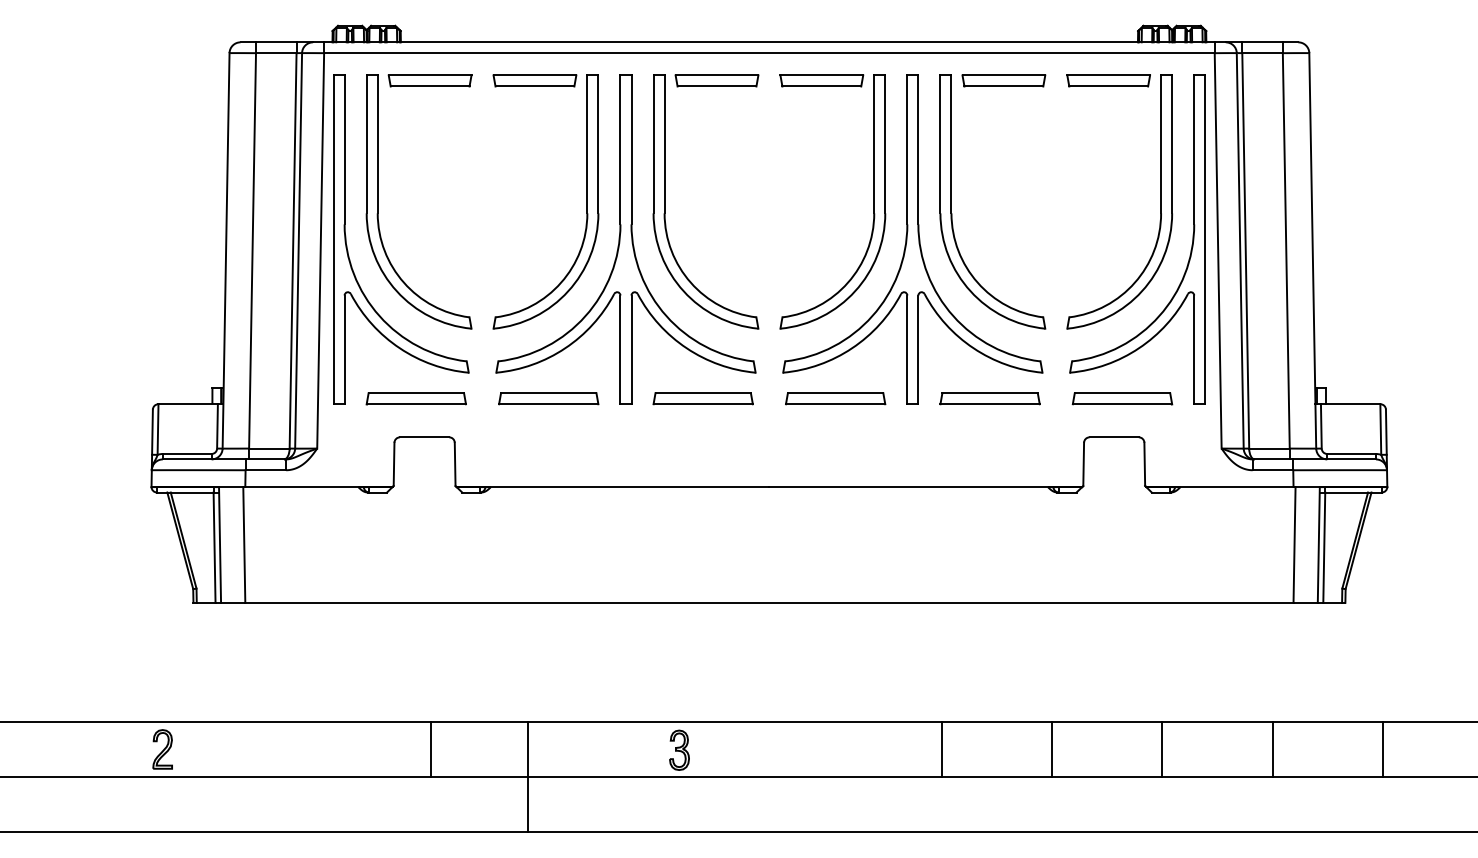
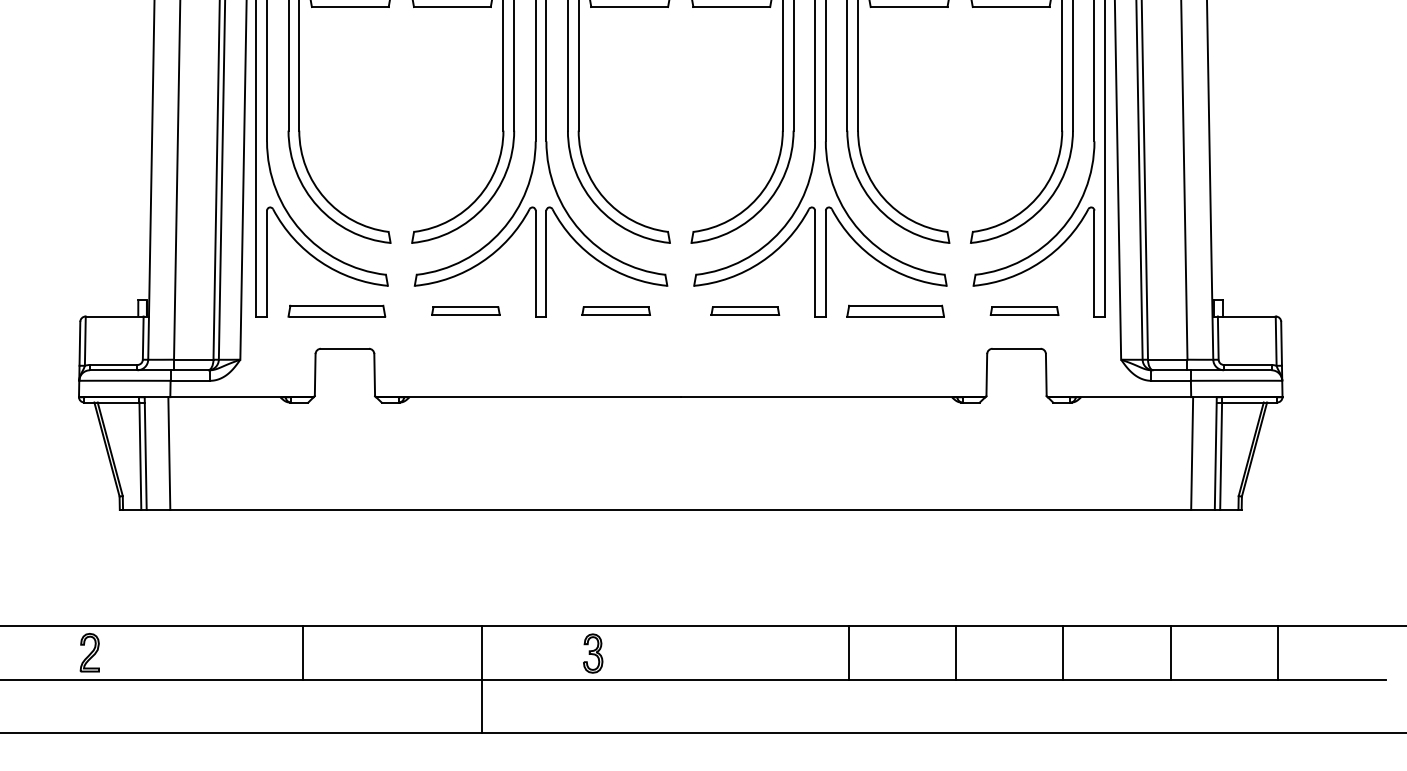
part: (548, 398) -> (465, 310), size x0.7
part: (702, 398) -> (615, 310), size x0.7
part: (835, 398) -> (745, 310), size x0.7
part: (1122, 398) -> (1024, 310), size x0.7
line: (431, 749) -> (302, 652), moved
line: (527, 776) -> (481, 679), moved

